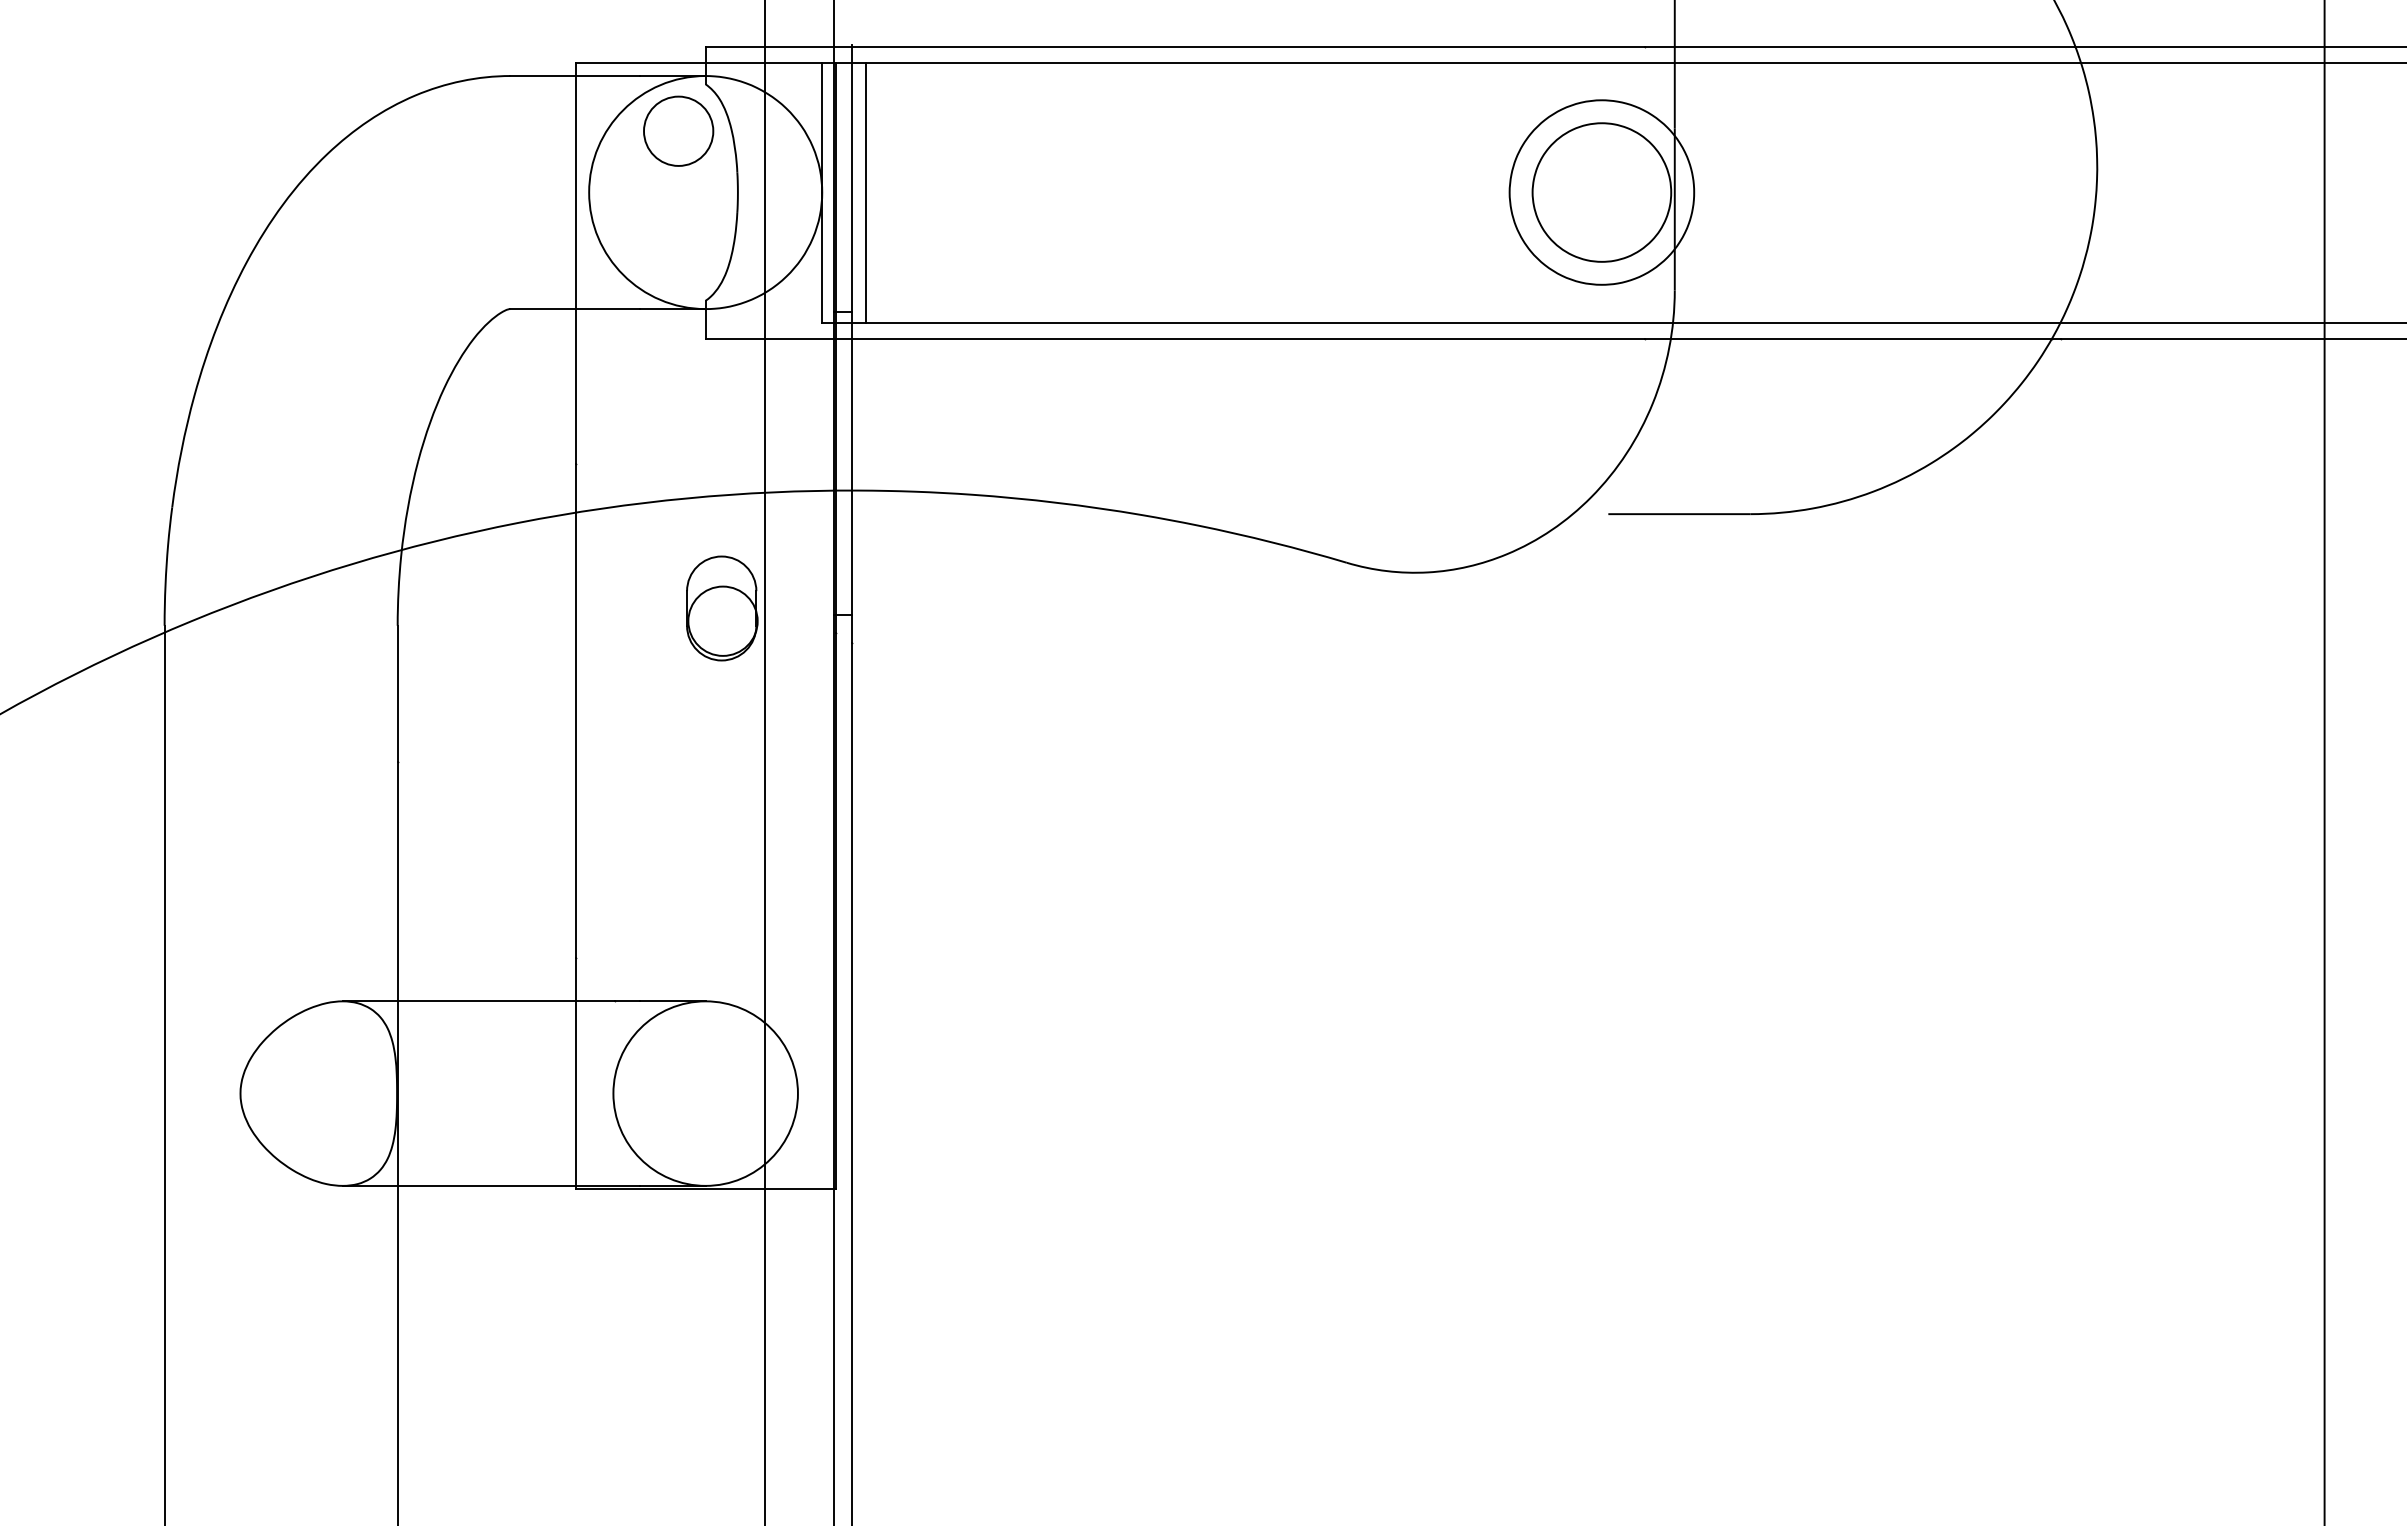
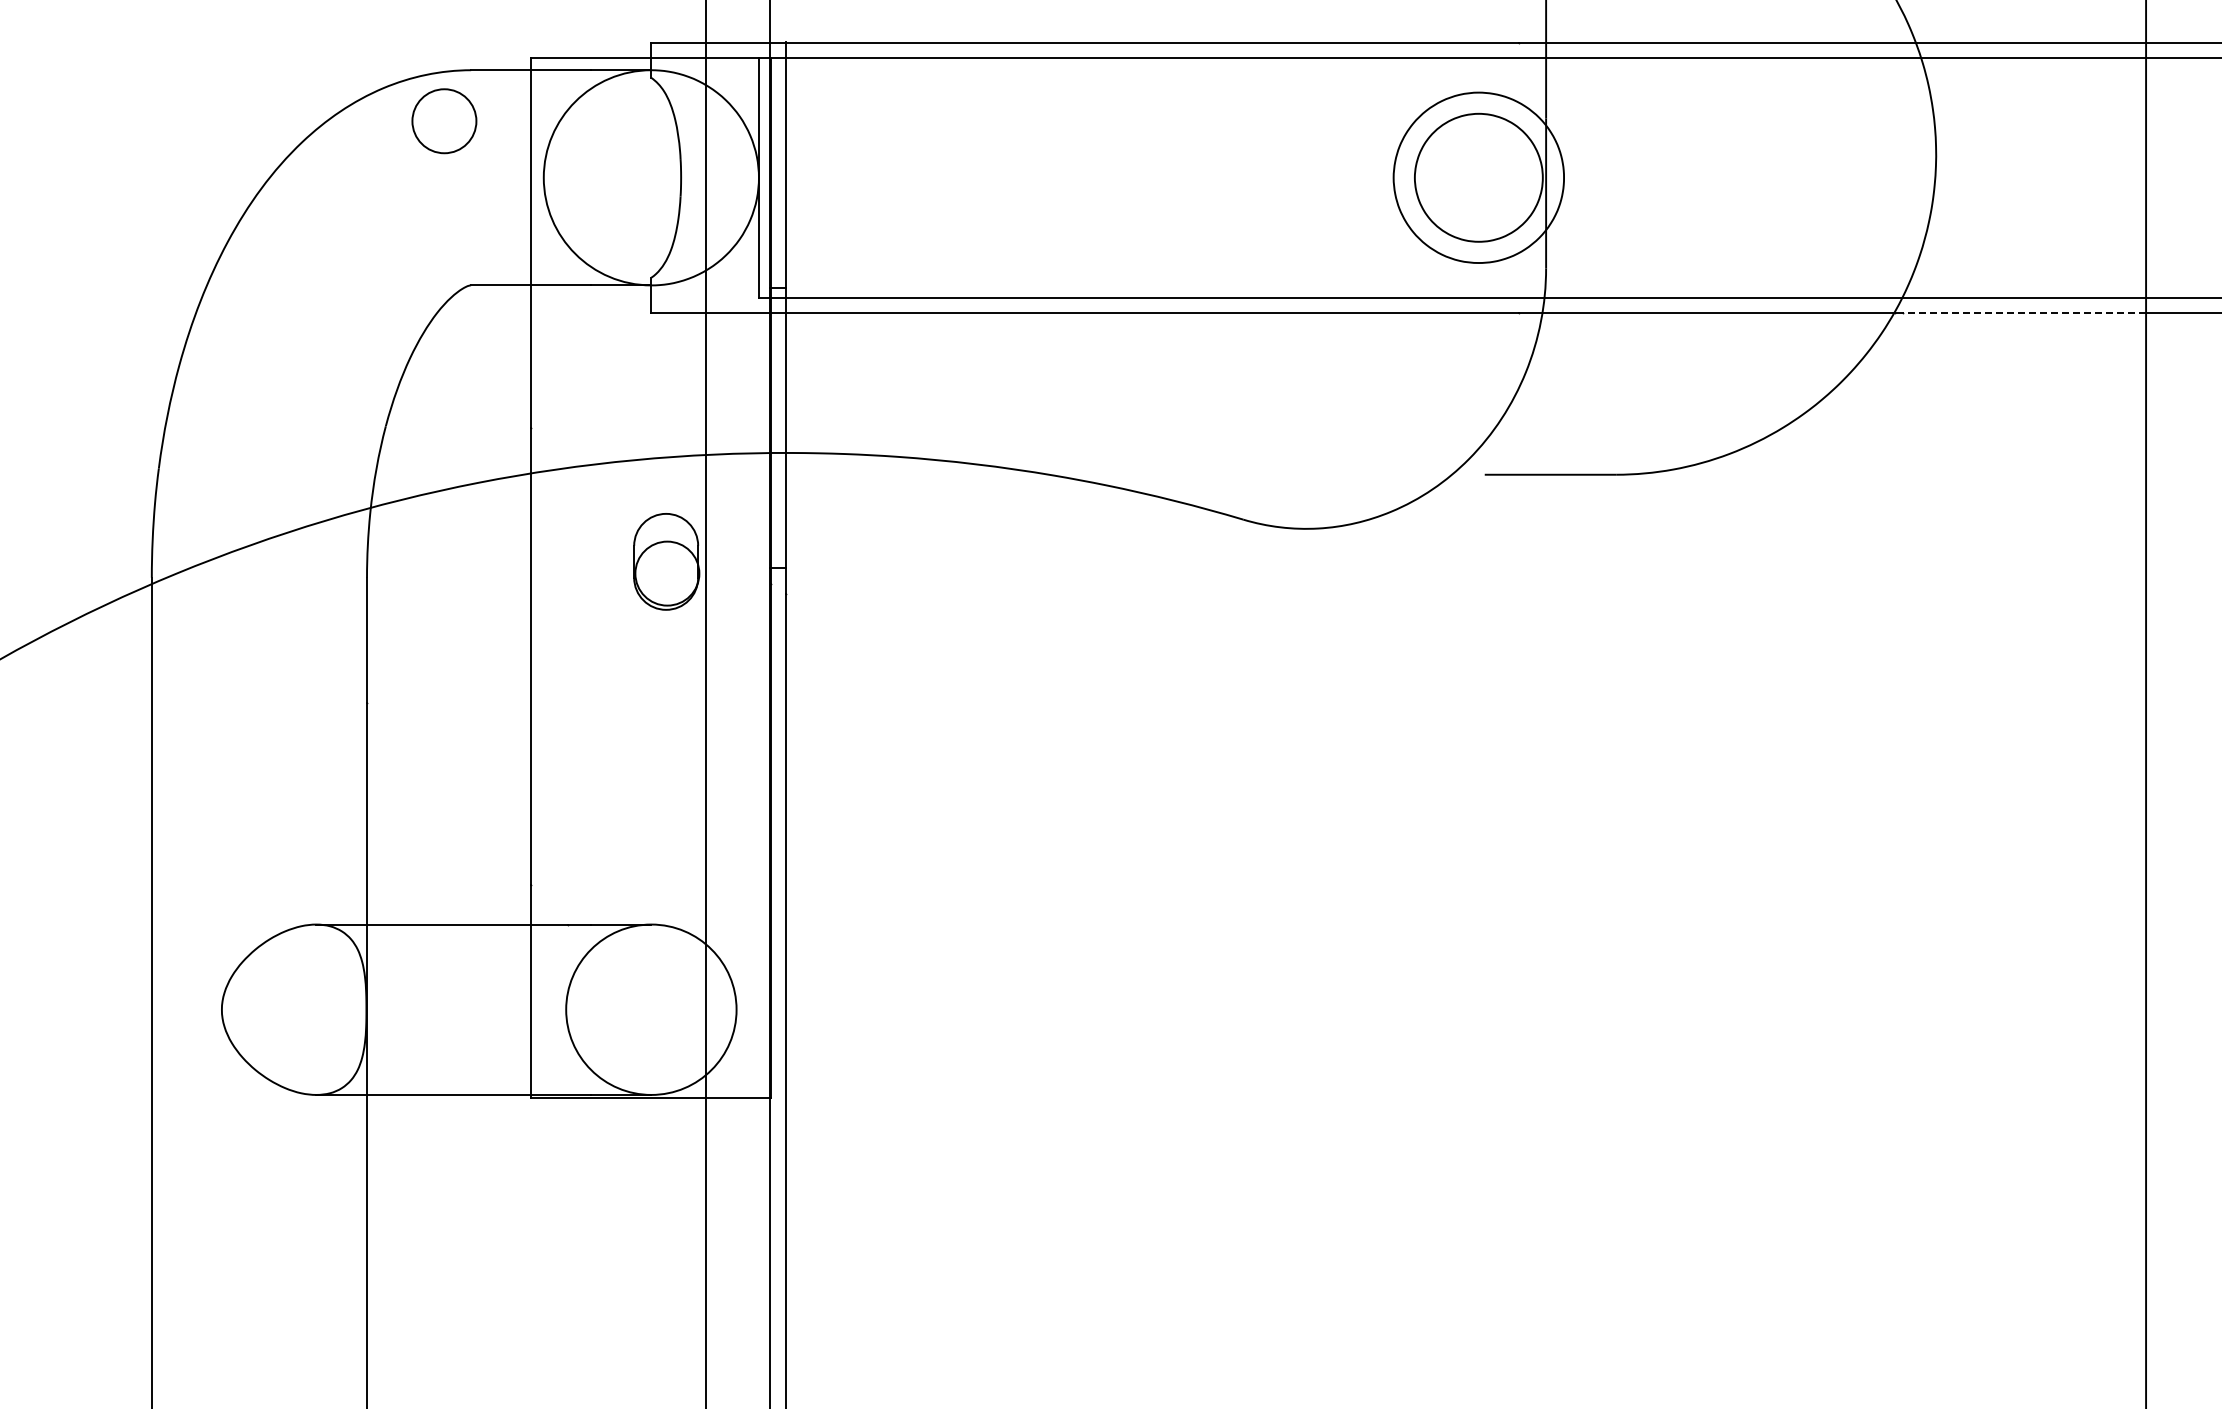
circle: (678, 131) -> (444, 121), moved
line: (865, 192) -> (798, 177), removed
line: (2192, 338) -> (2024, 312), solid -> dashed

